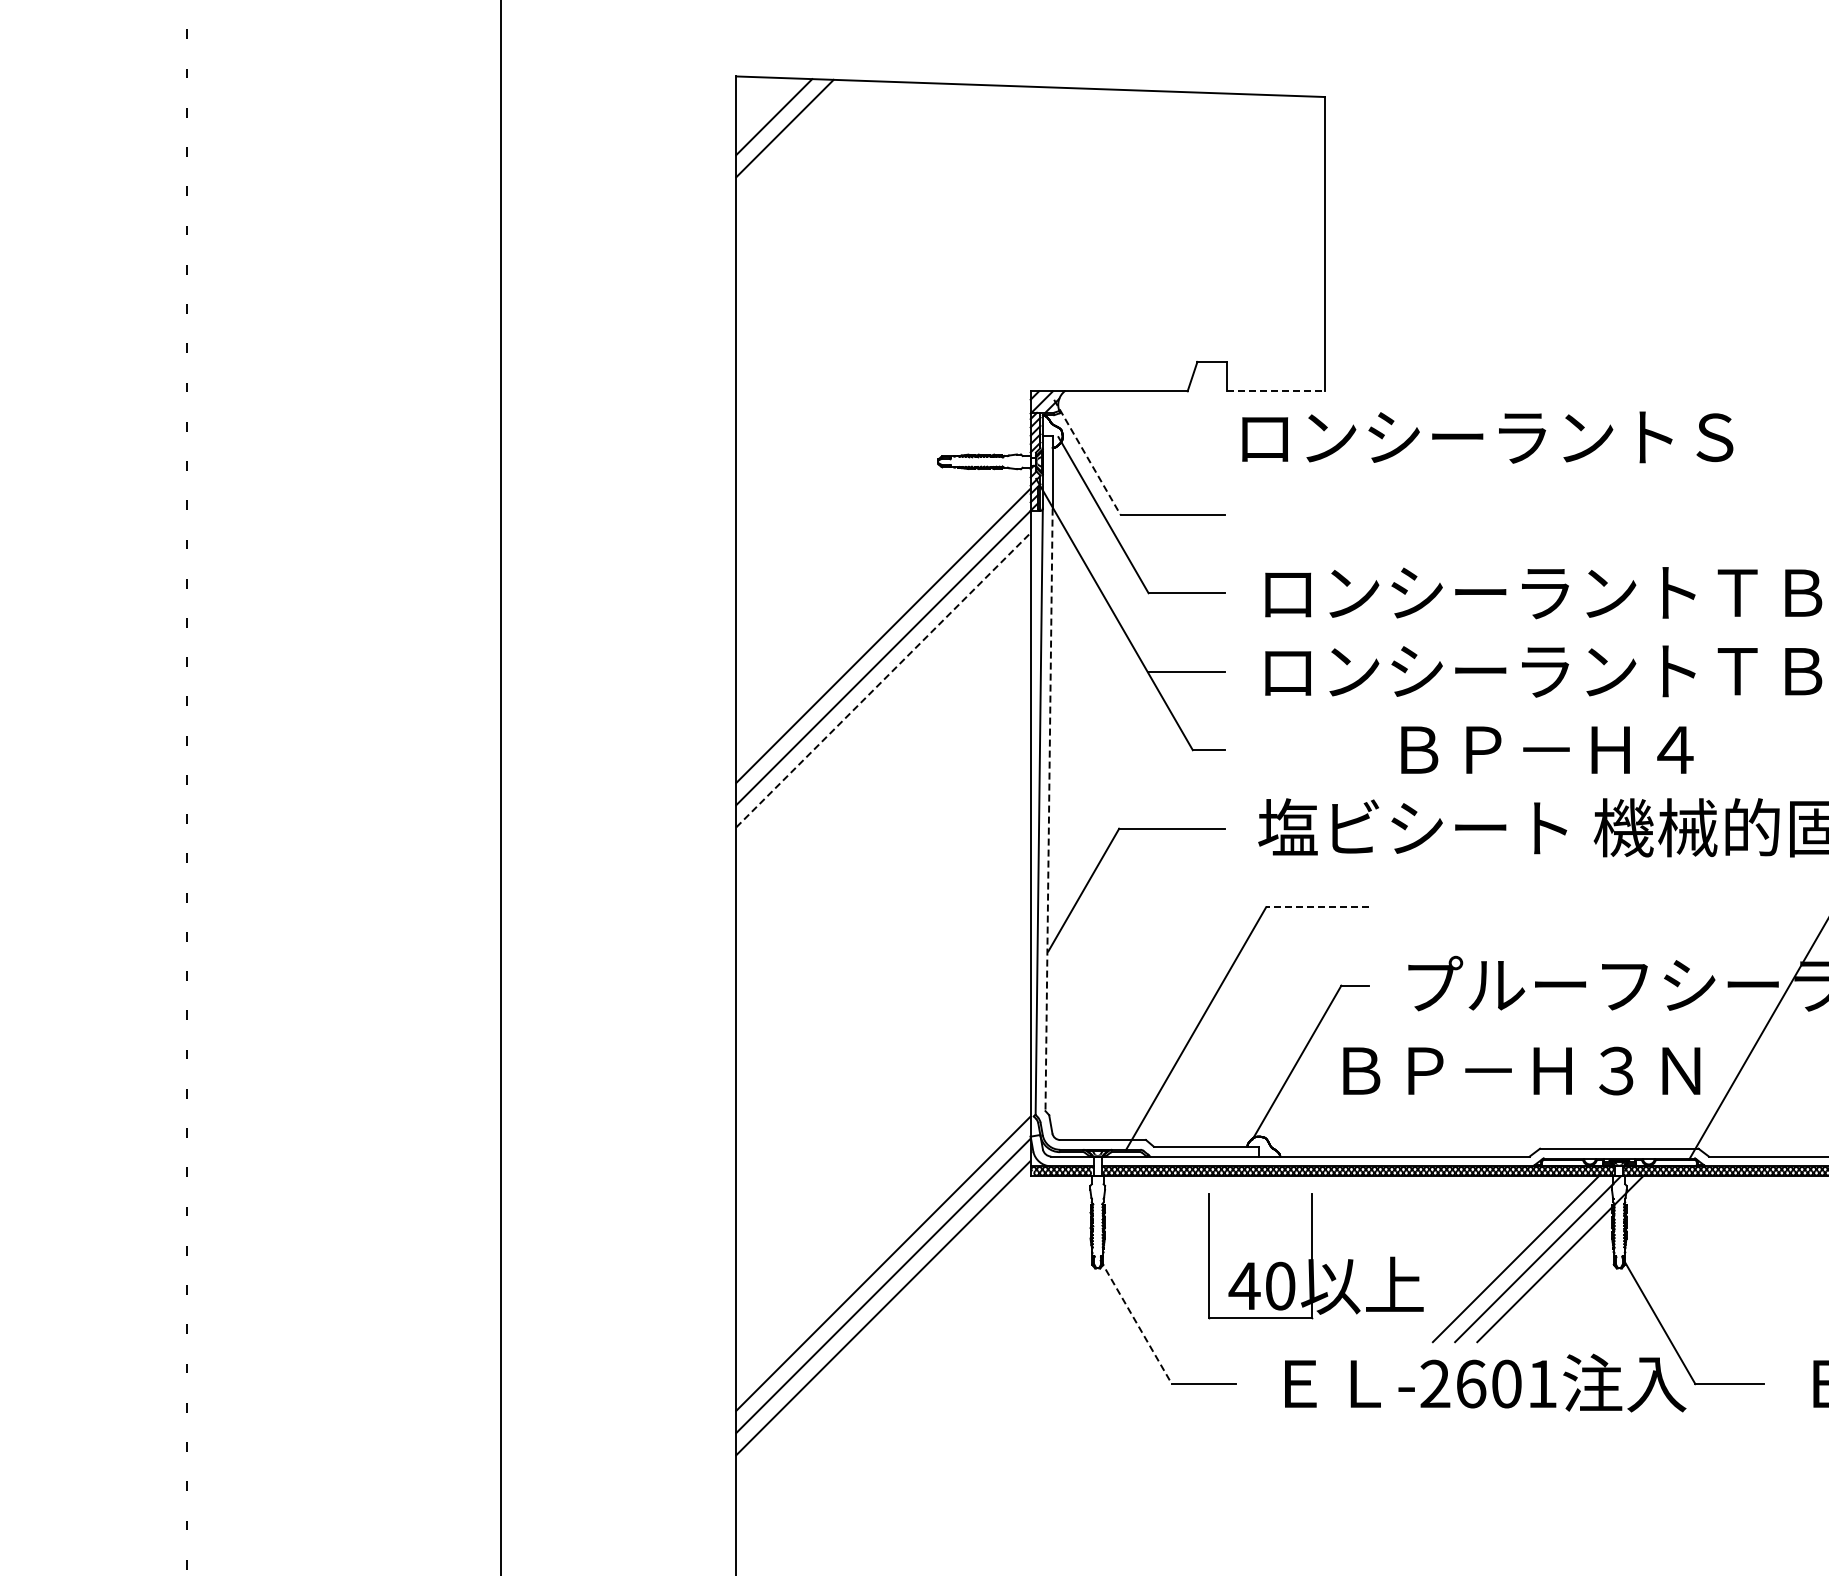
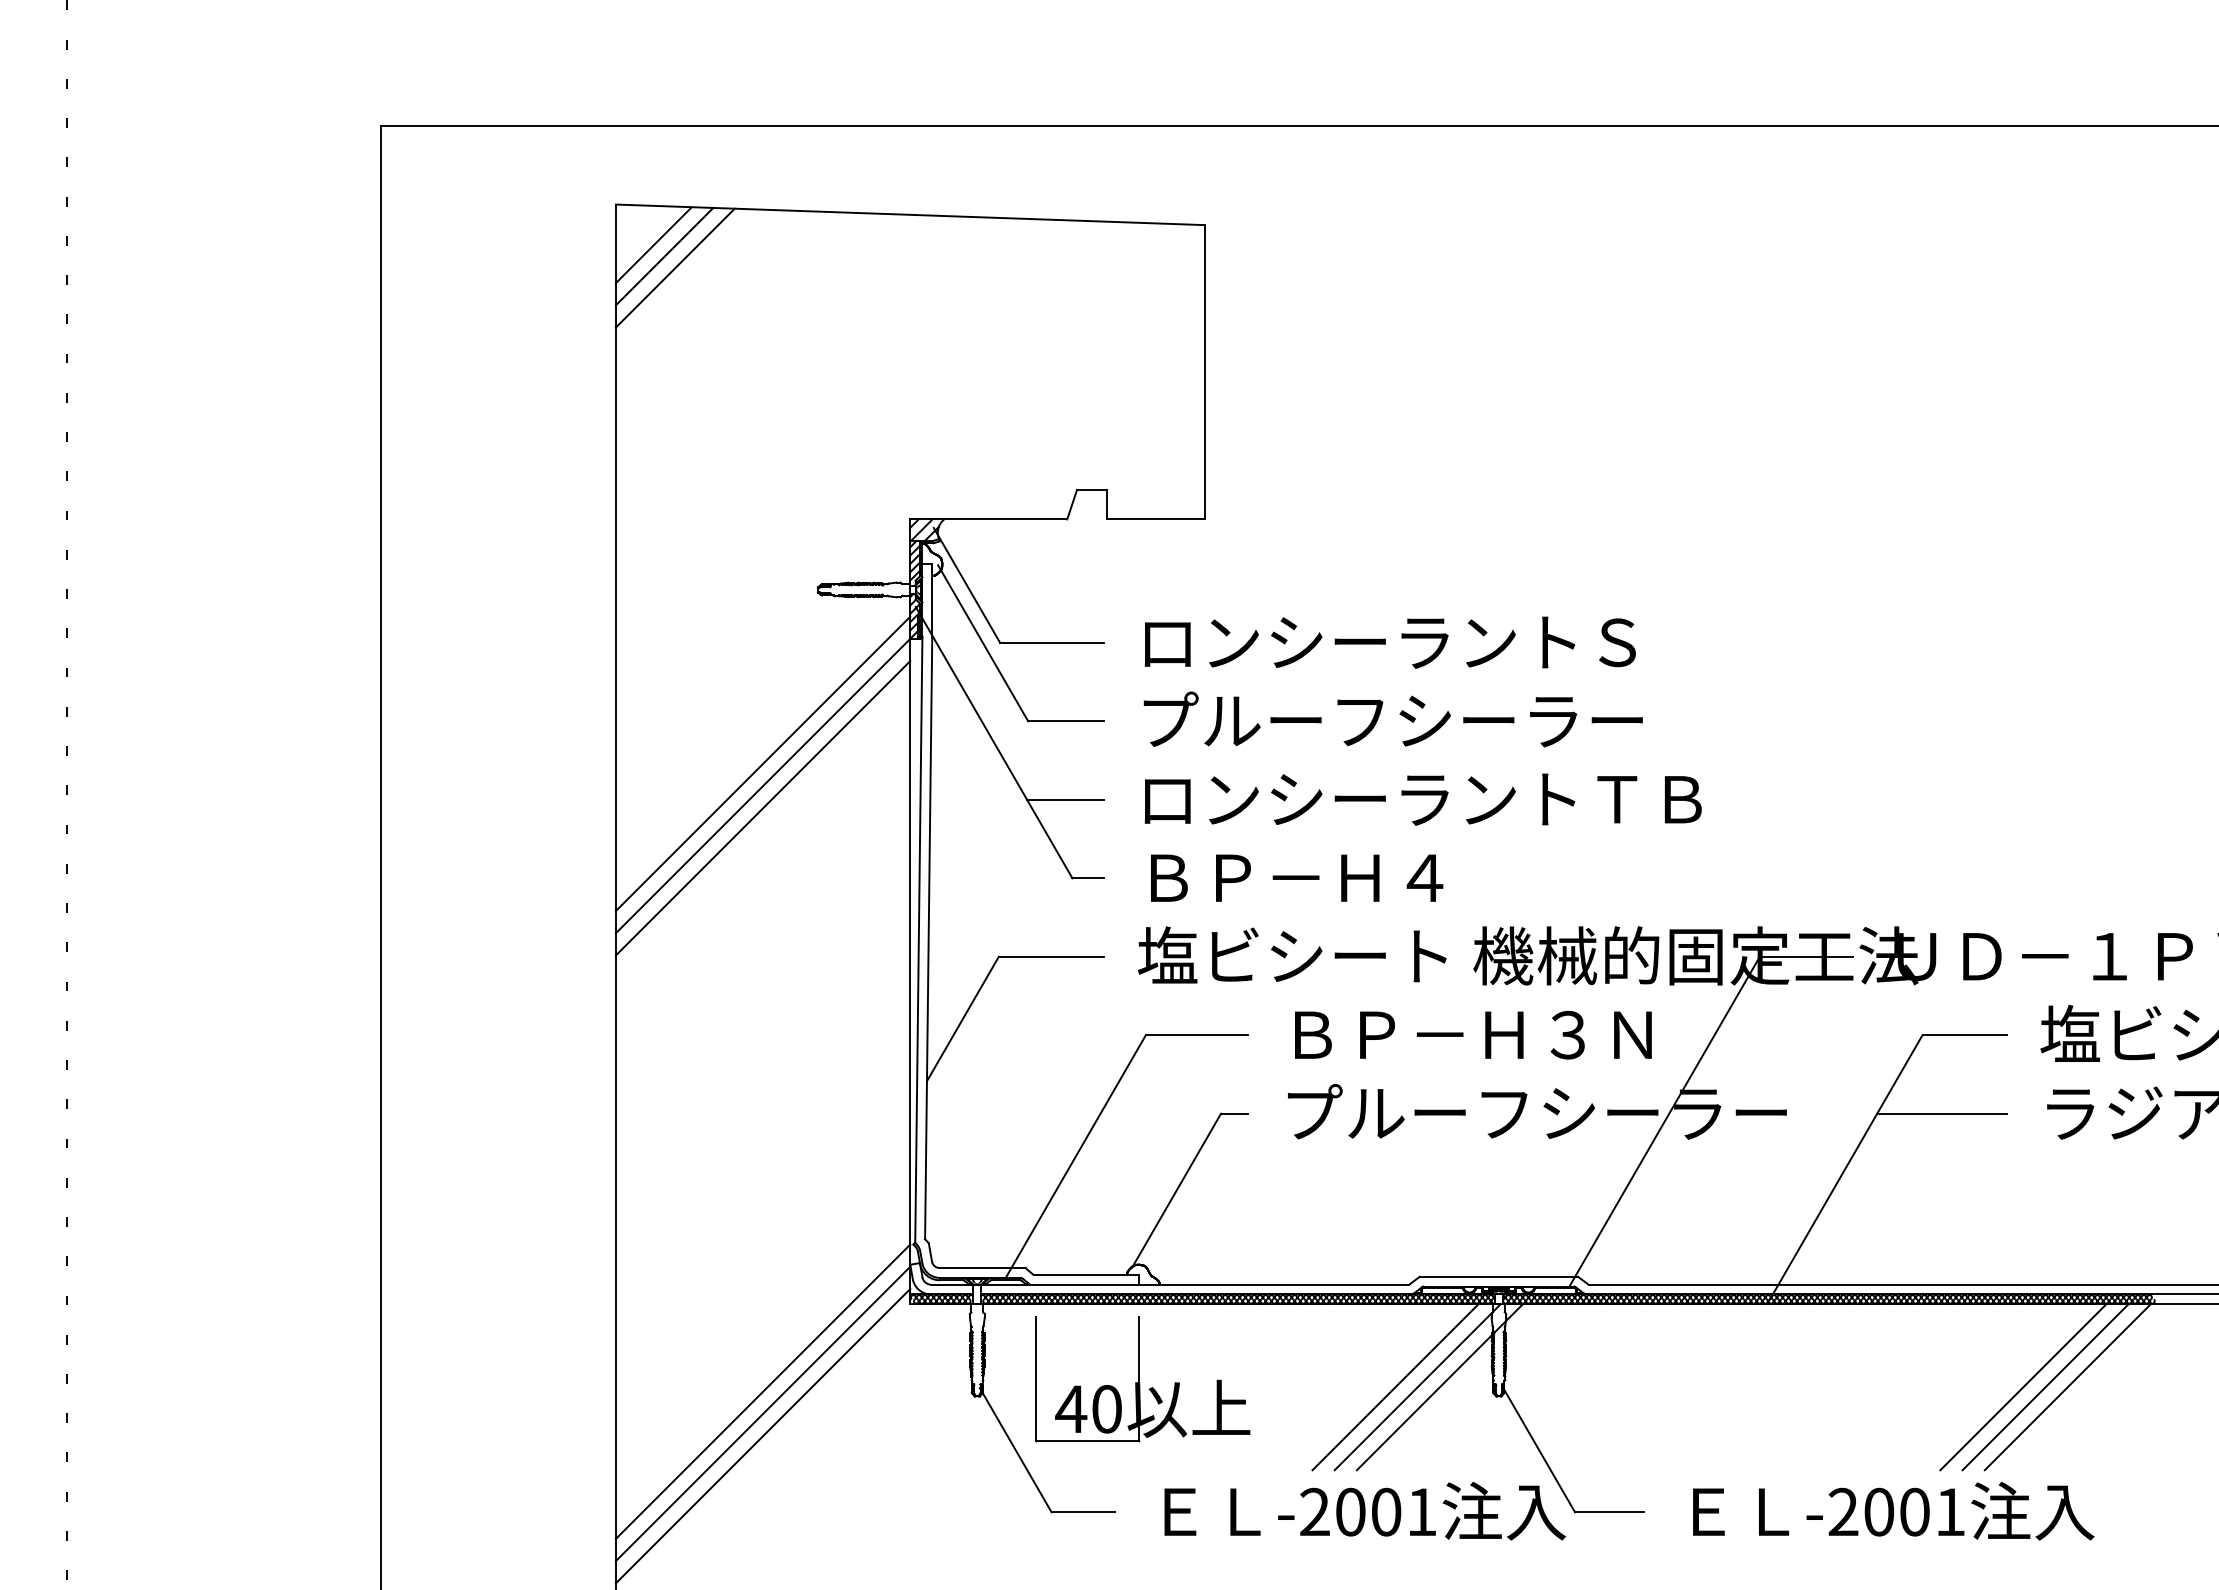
line: (794, 139) -> (674, 267), added
line: (1276, 391) -> (1156, 519), dashed -> solid
text: (1486, 437) -> (1389, 642), moved
line: (1087, 457) -> (967, 585), dashed -> solid
text: (1542, 591) -> (1422, 719), ロンシーラントＴＢ -> プルーフシーラー
line: (883, 679) -> (763, 807), dashed -> solid
text: (1547, 749) -> (1297, 877), moved
line: (1048, 810) -> (928, 938), dashed -> solid
line: (1316, 907) -> (1196, 1035), dashed -> solid
text: (1521, 1070) -> (1473, 1034), moved
part: (1315, 1256) -> (1142, 1379), moved
line: (1135, 1322) -> (1015, 1450), dashed -> solid
text: (1470, 1383) -> (1350, 1511), -2601 -> -2001

